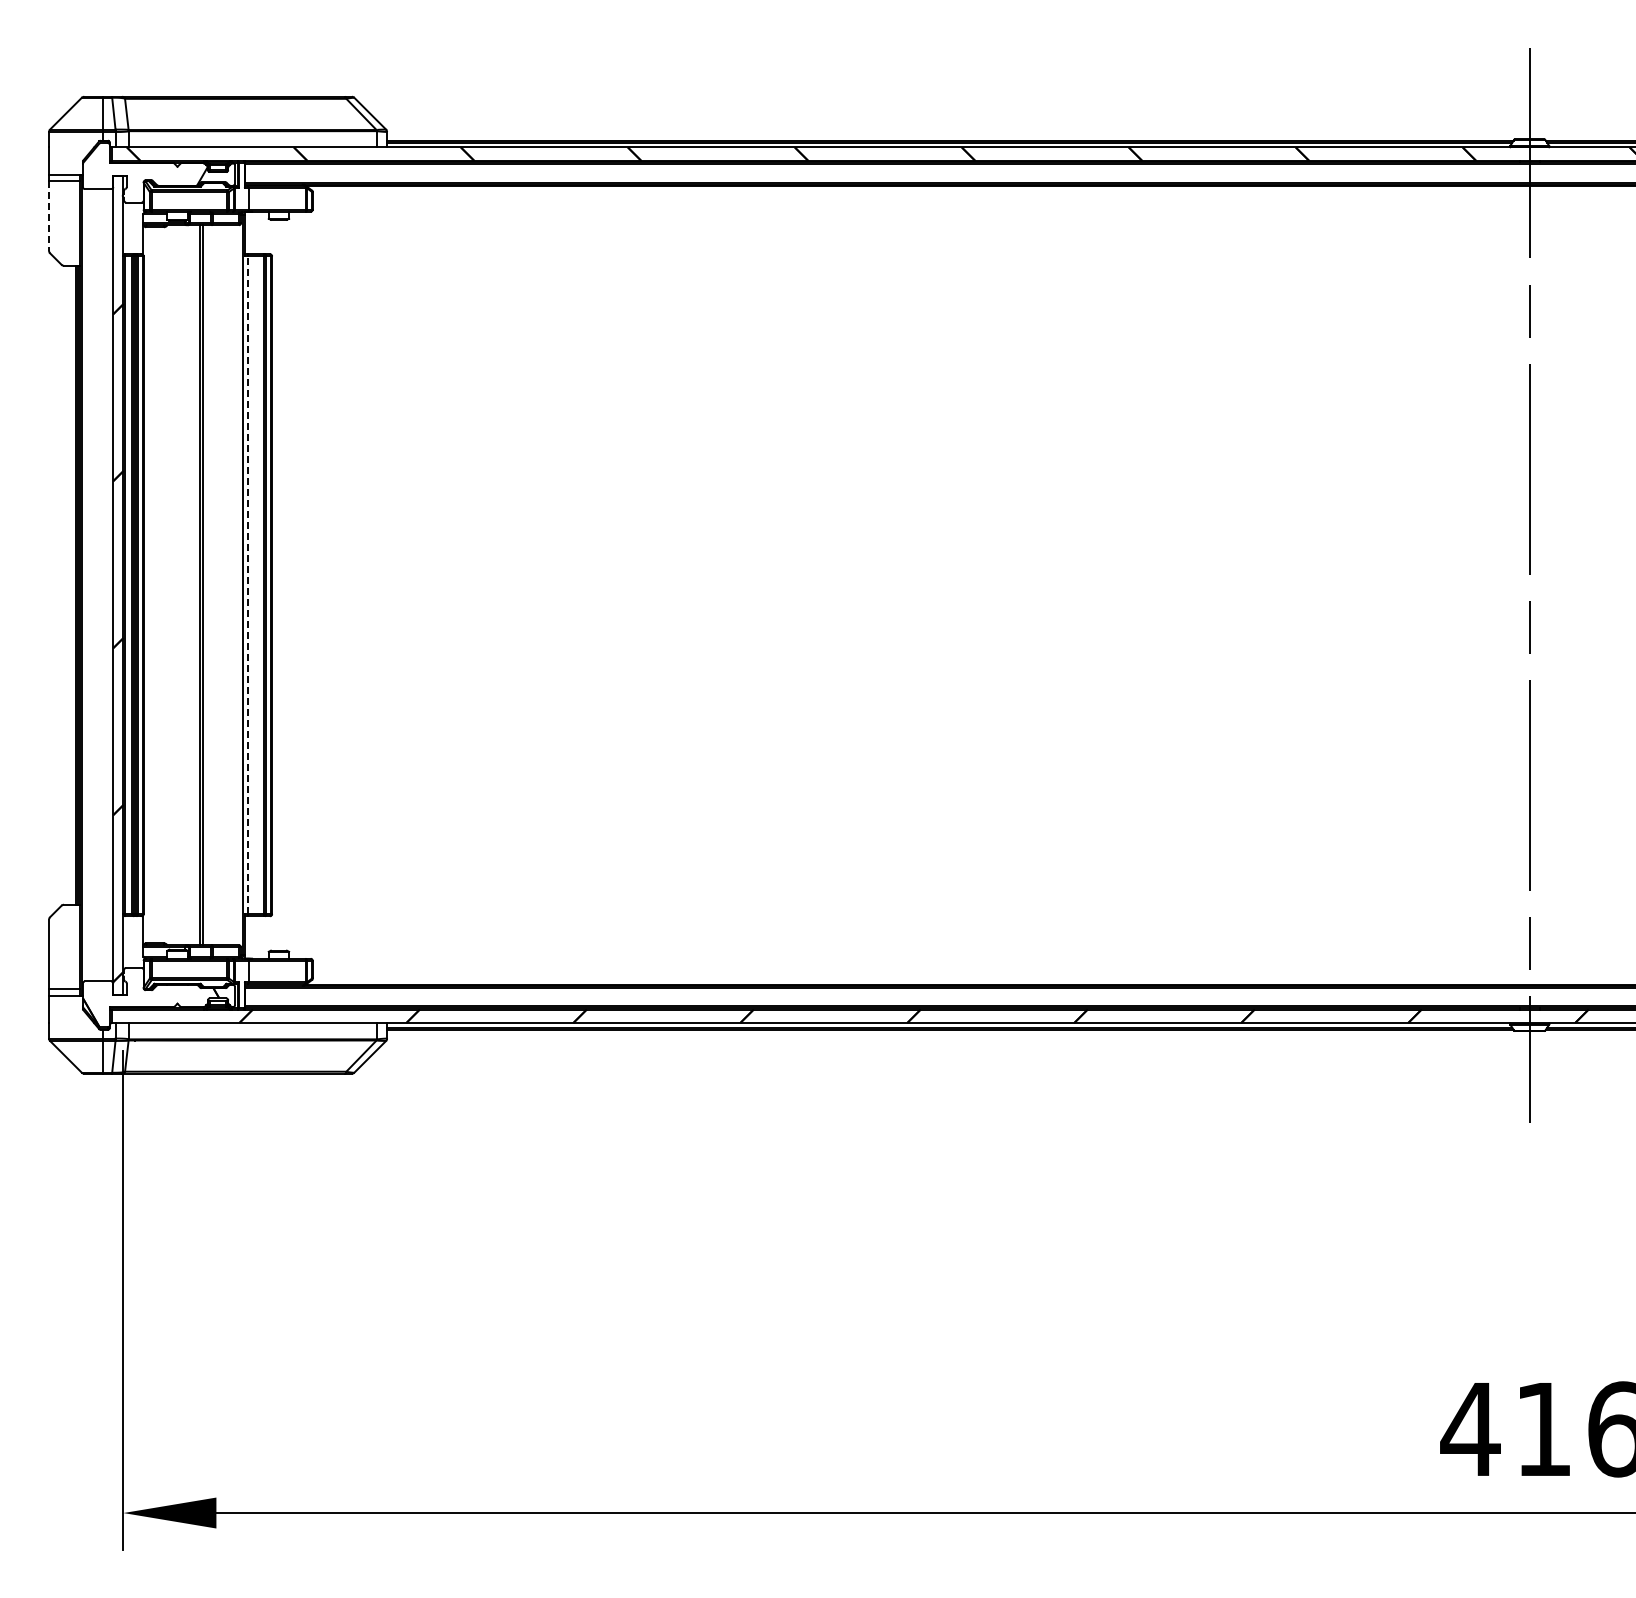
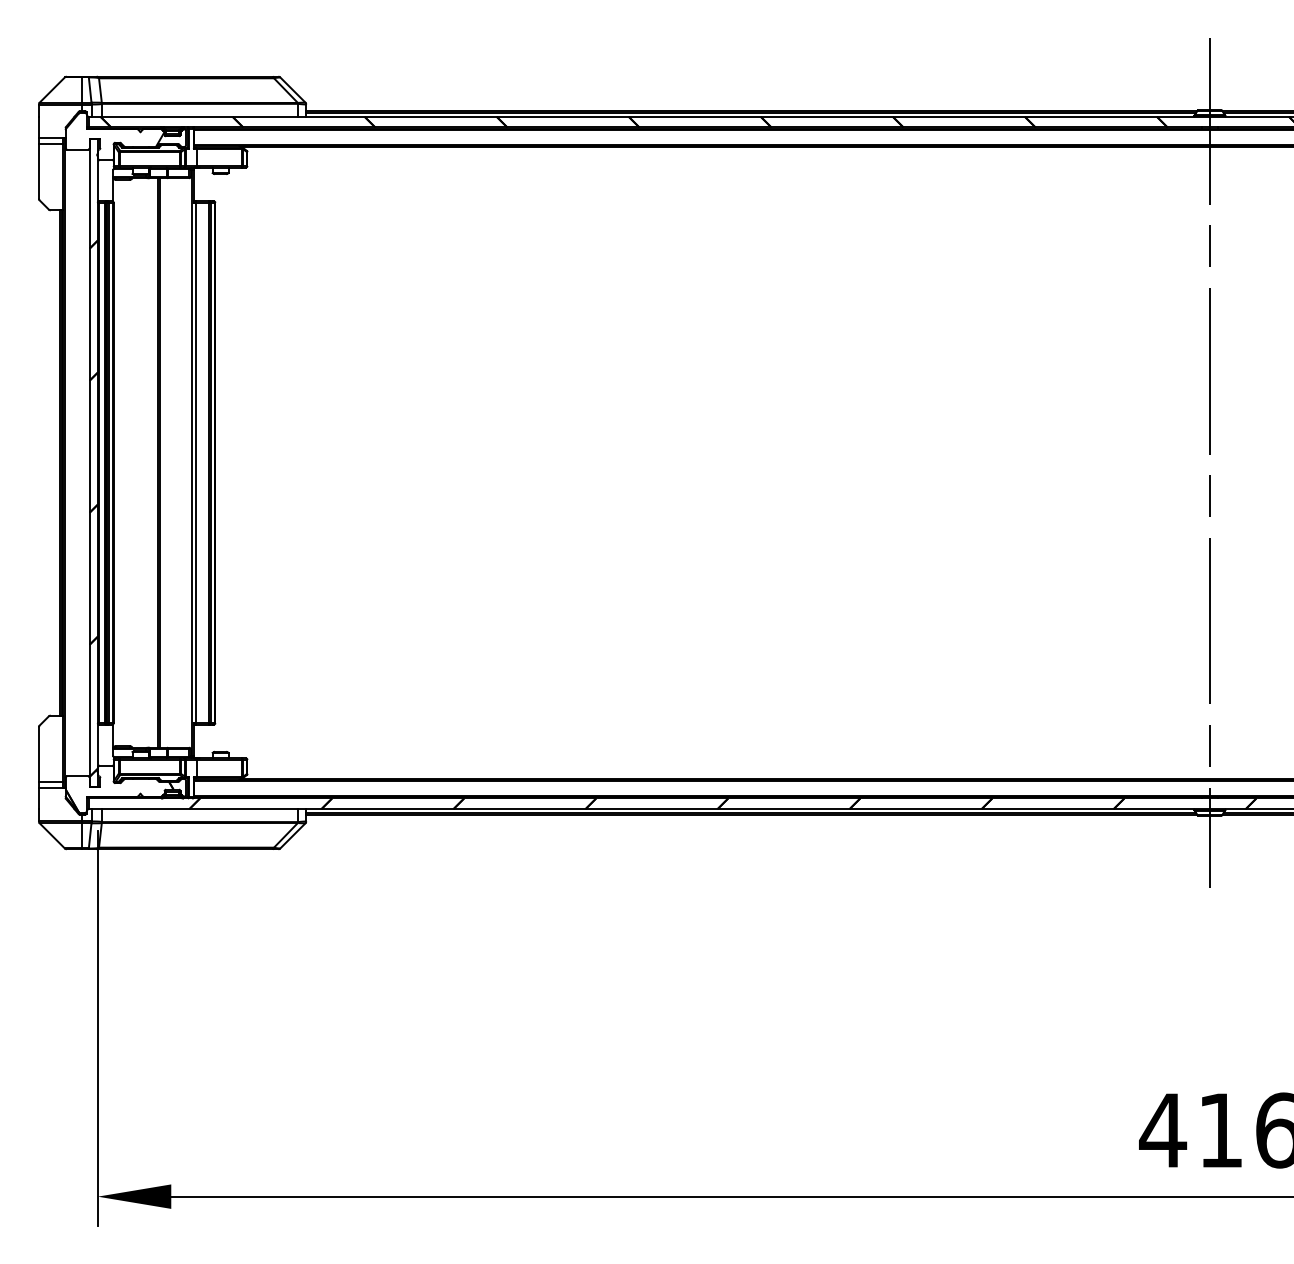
line: (49, 216) -> (39, 171), dashed -> solid
line: (247, 585) -> (195, 463), dashed -> solid

